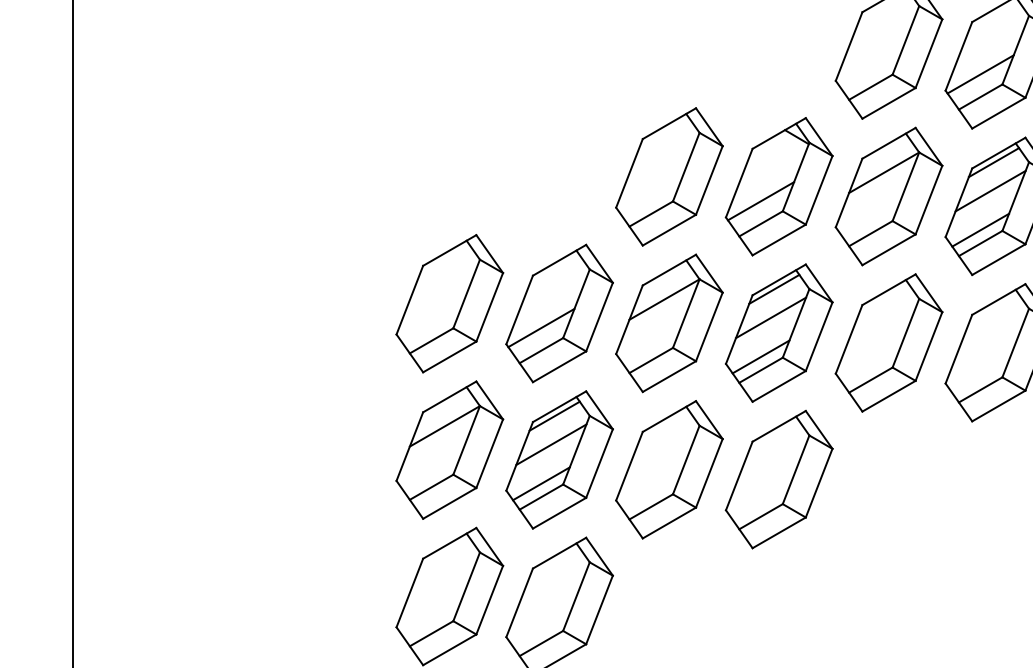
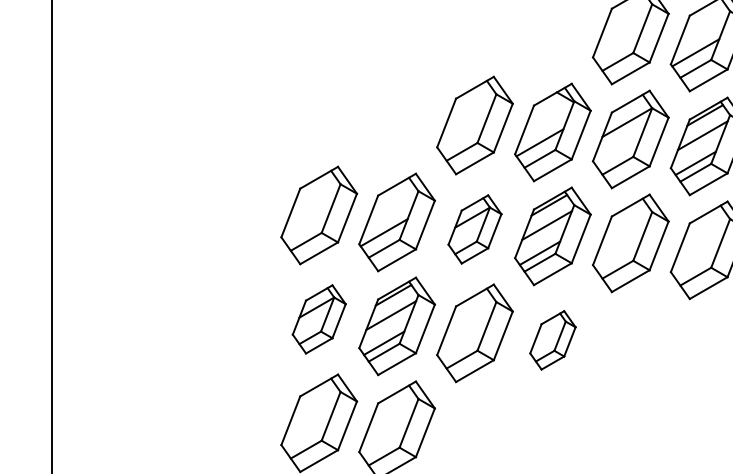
part: (668, 323) -> (474, 229), size x0.7
part: (450, 450) -> (319, 319), size x0.7
part: (778, 479) -> (552, 340), size x0.6

